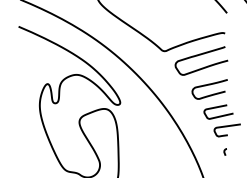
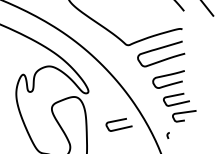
curve: (153, 136) -> (118, 121), added
curve: (224, 151) -> (167, 135), moved

